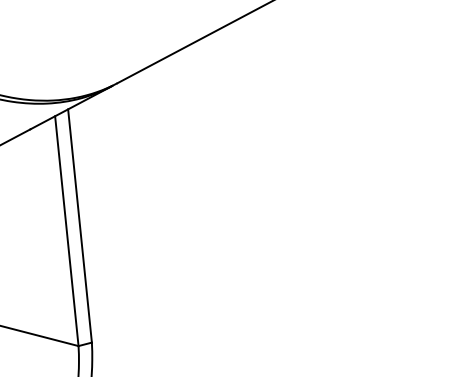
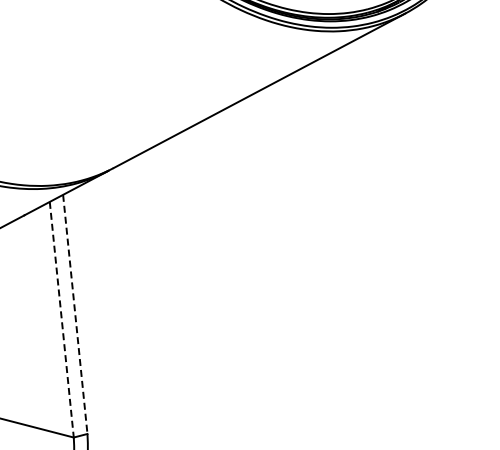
line: (80, 226) -> (75, 314), solid -> dashed
line: (66, 231) -> (61, 320), solid -> dashed

